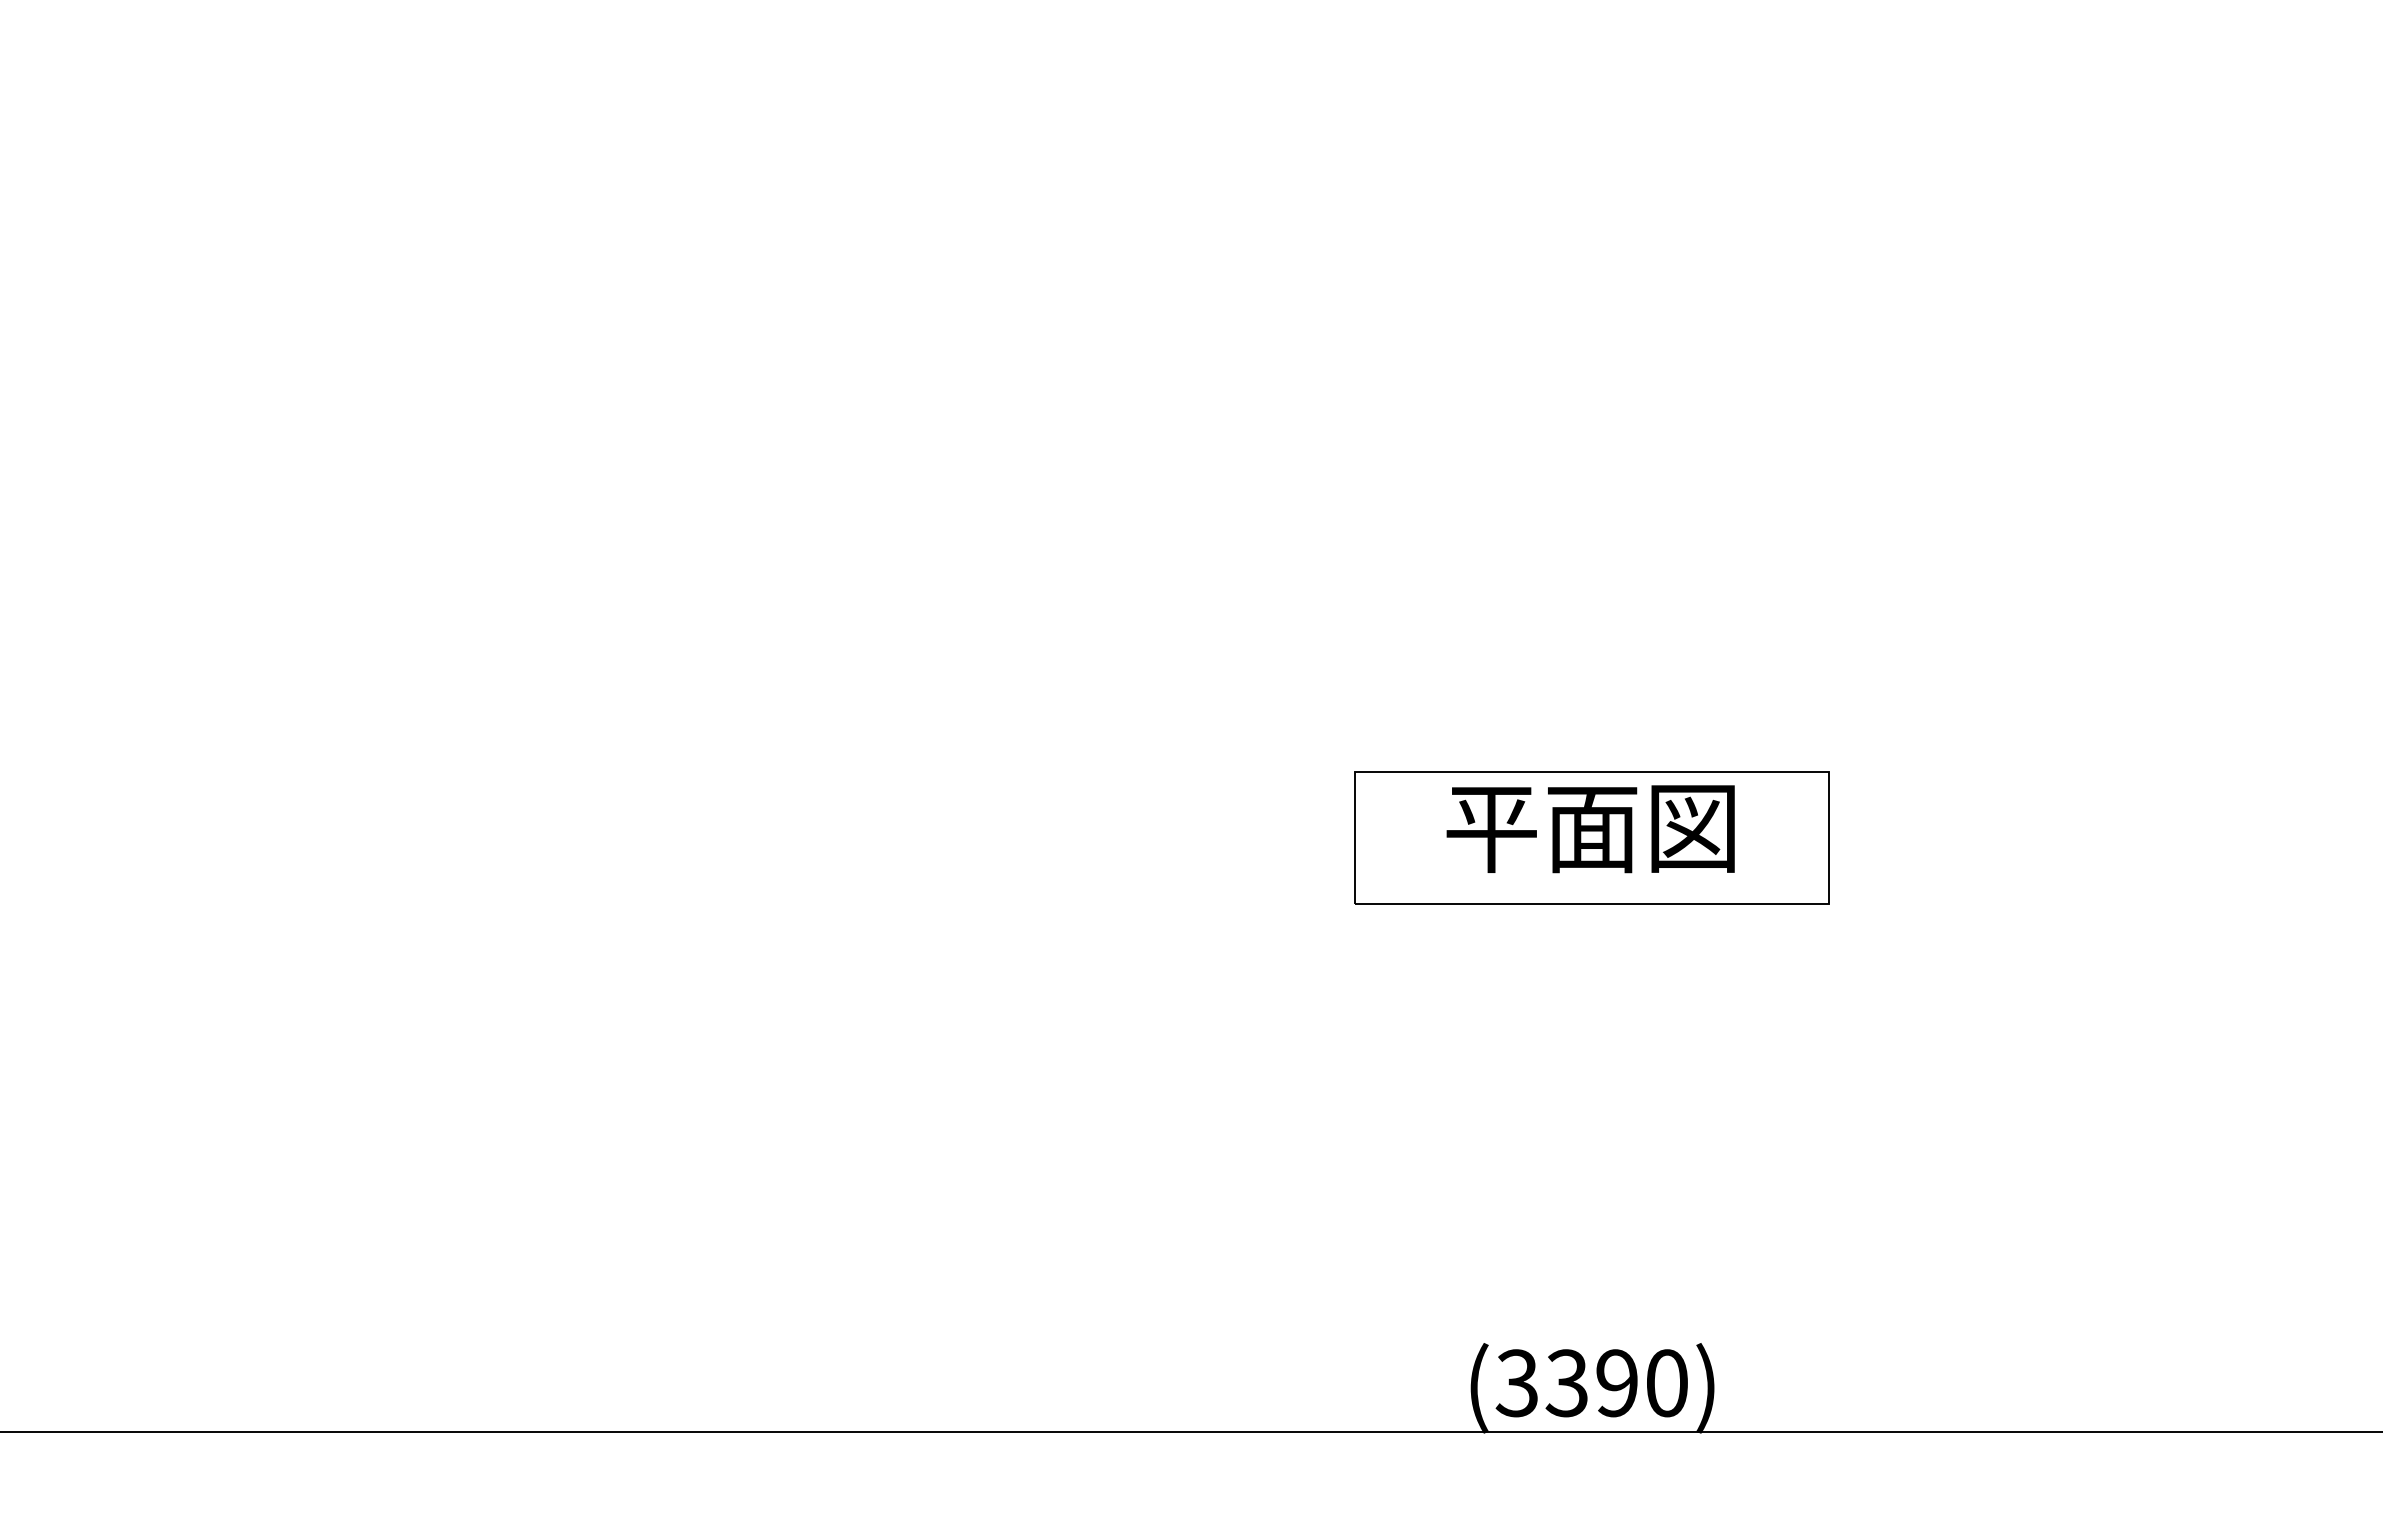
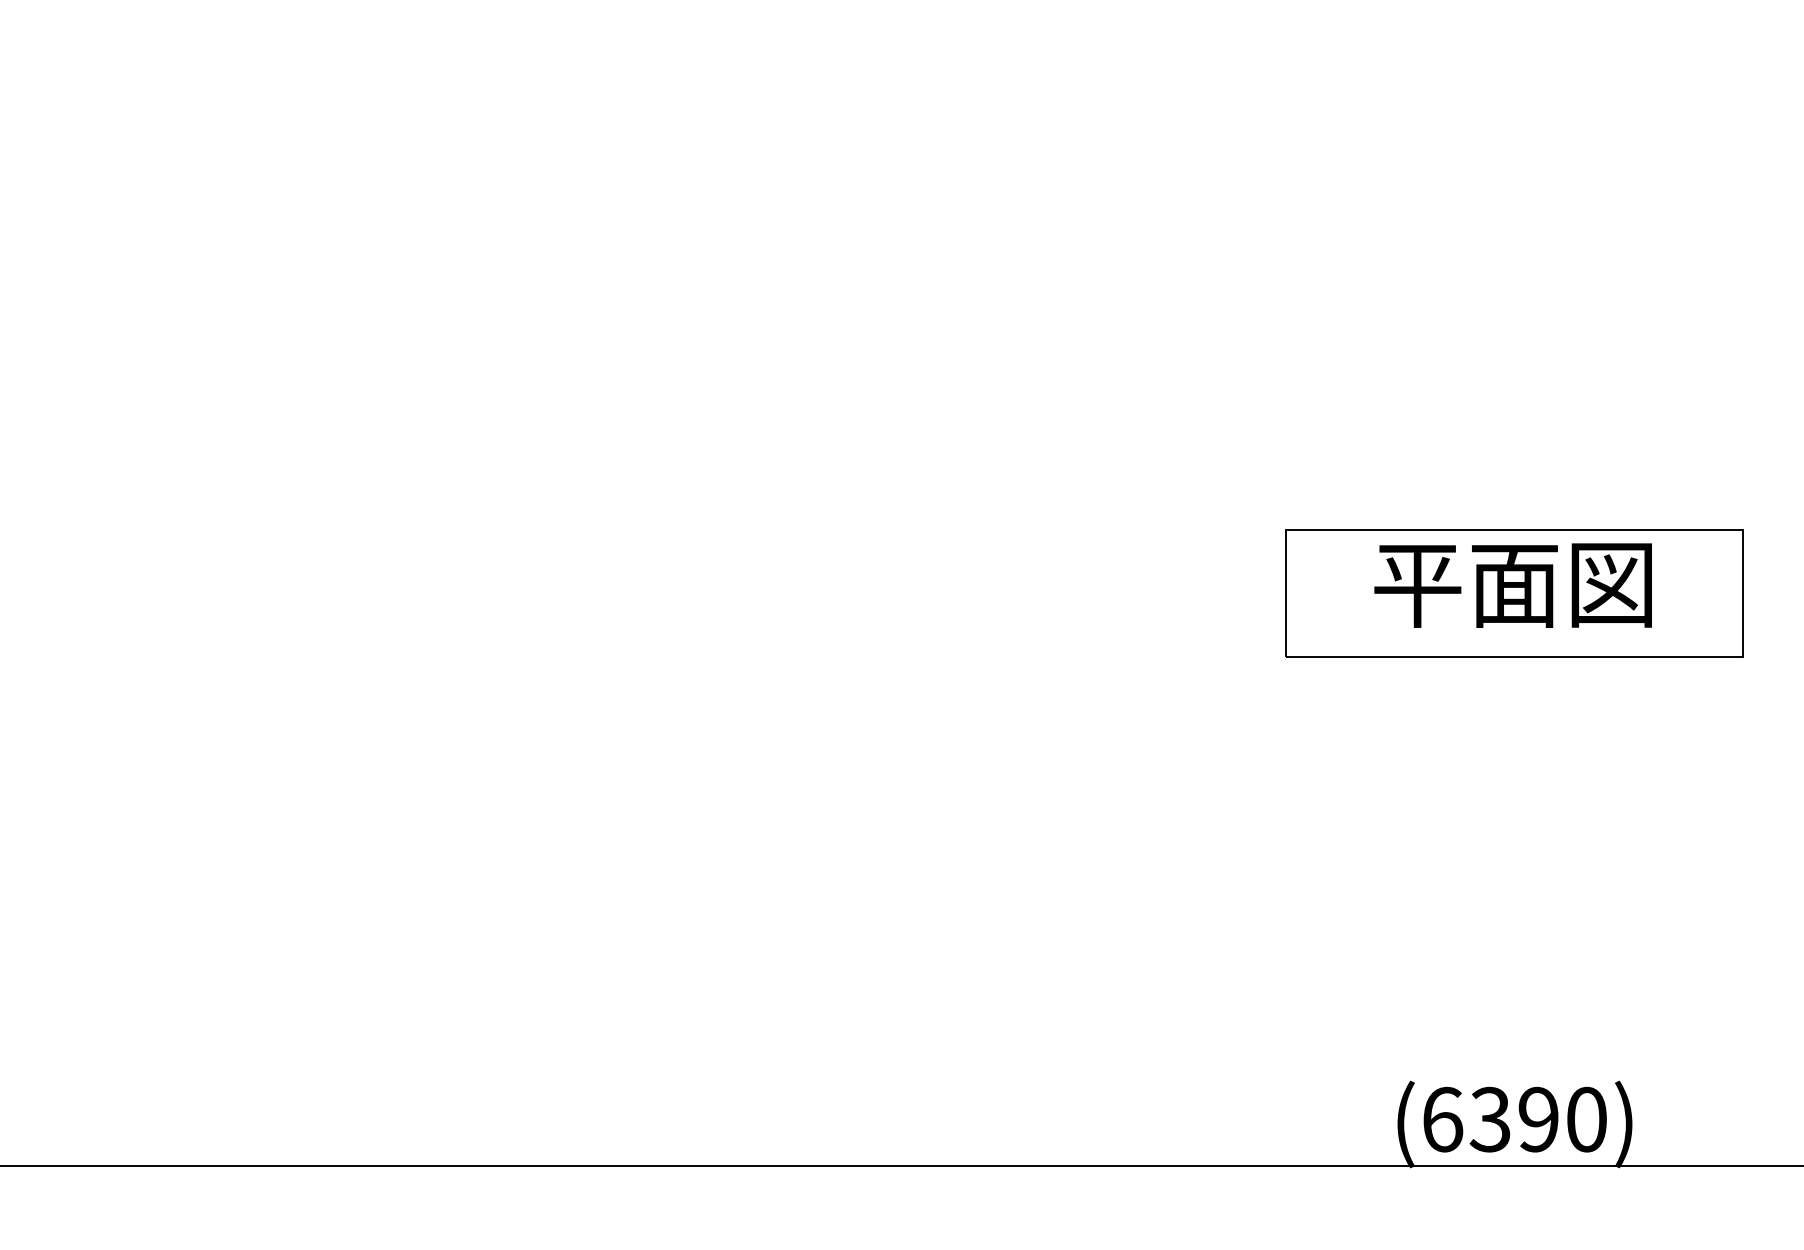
text: (1516, 1383) -> (1441, 1119), (3390) -> (6390)

